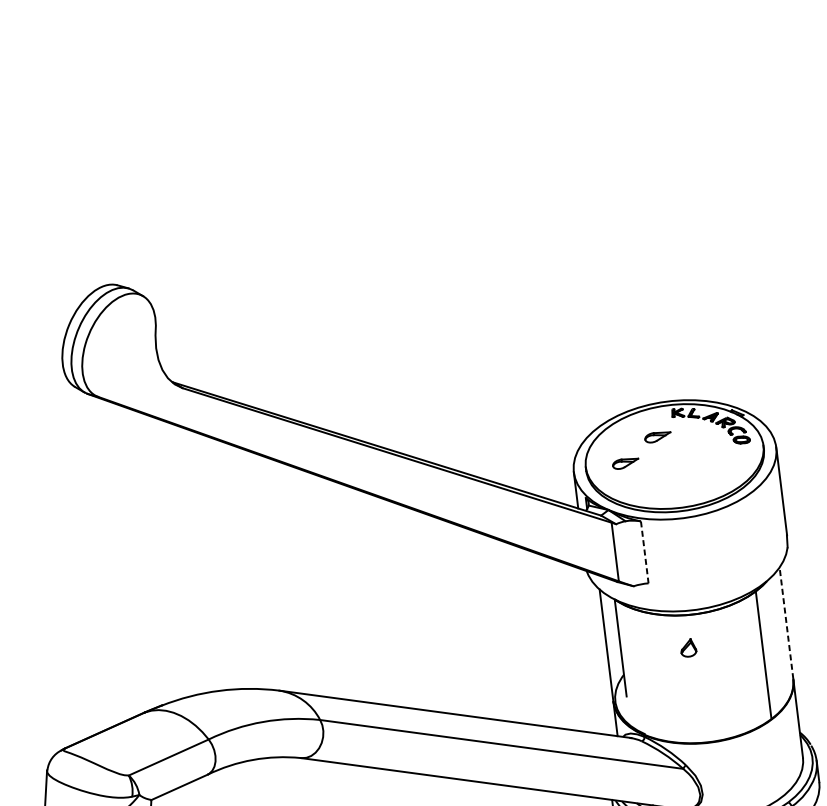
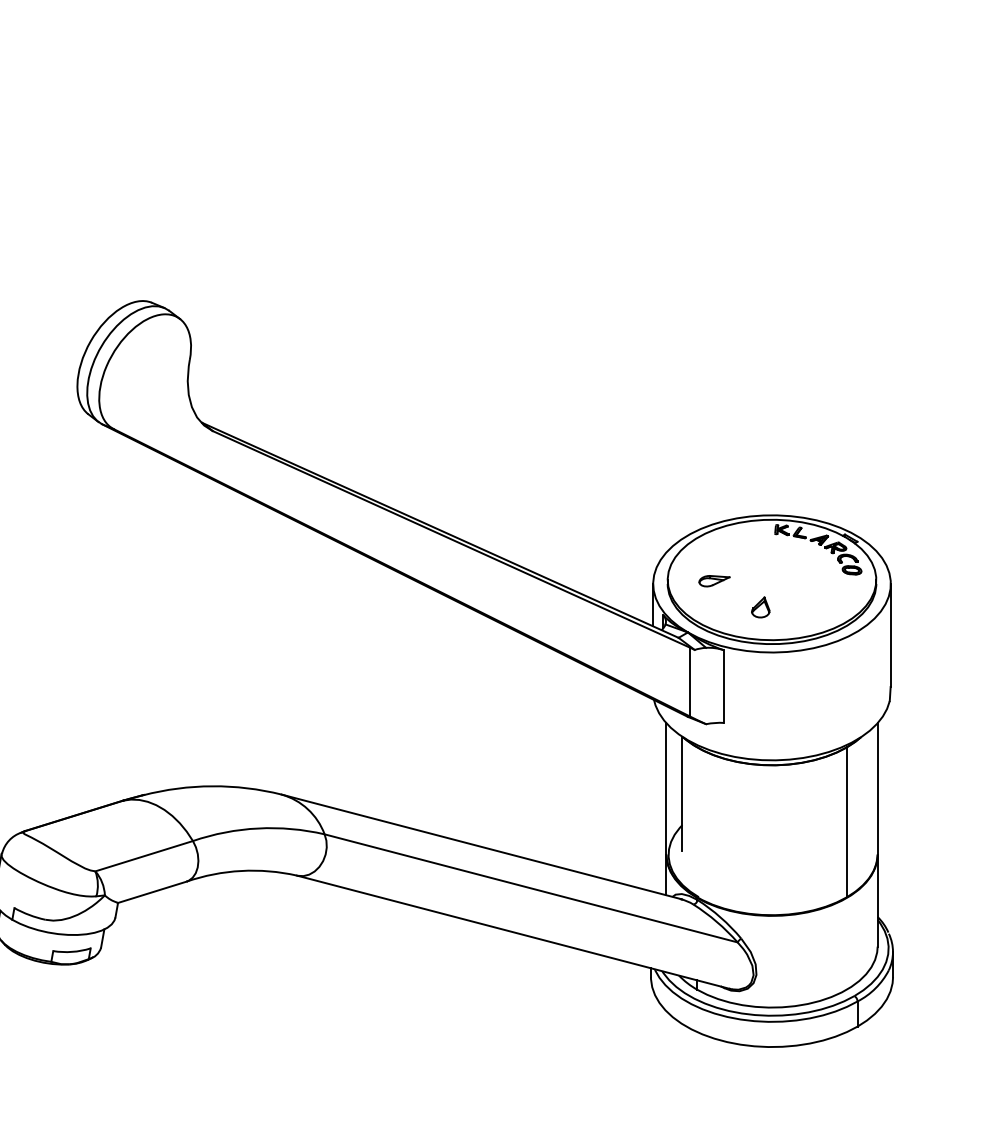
part: (658, 437) -> (755, 555), removed
line: (644, 553) -> (723, 687), dashed -> solid
line: (786, 623) -> (877, 788), dashed -> solid
part: (688, 648) -> (760, 607), moved

